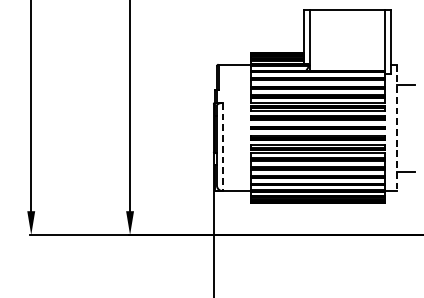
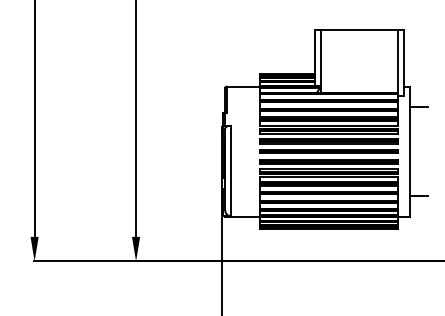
line: (397, 128) -> (410, 152), dashed -> solid
line: (222, 147) -> (230, 171), dashed -> solid

